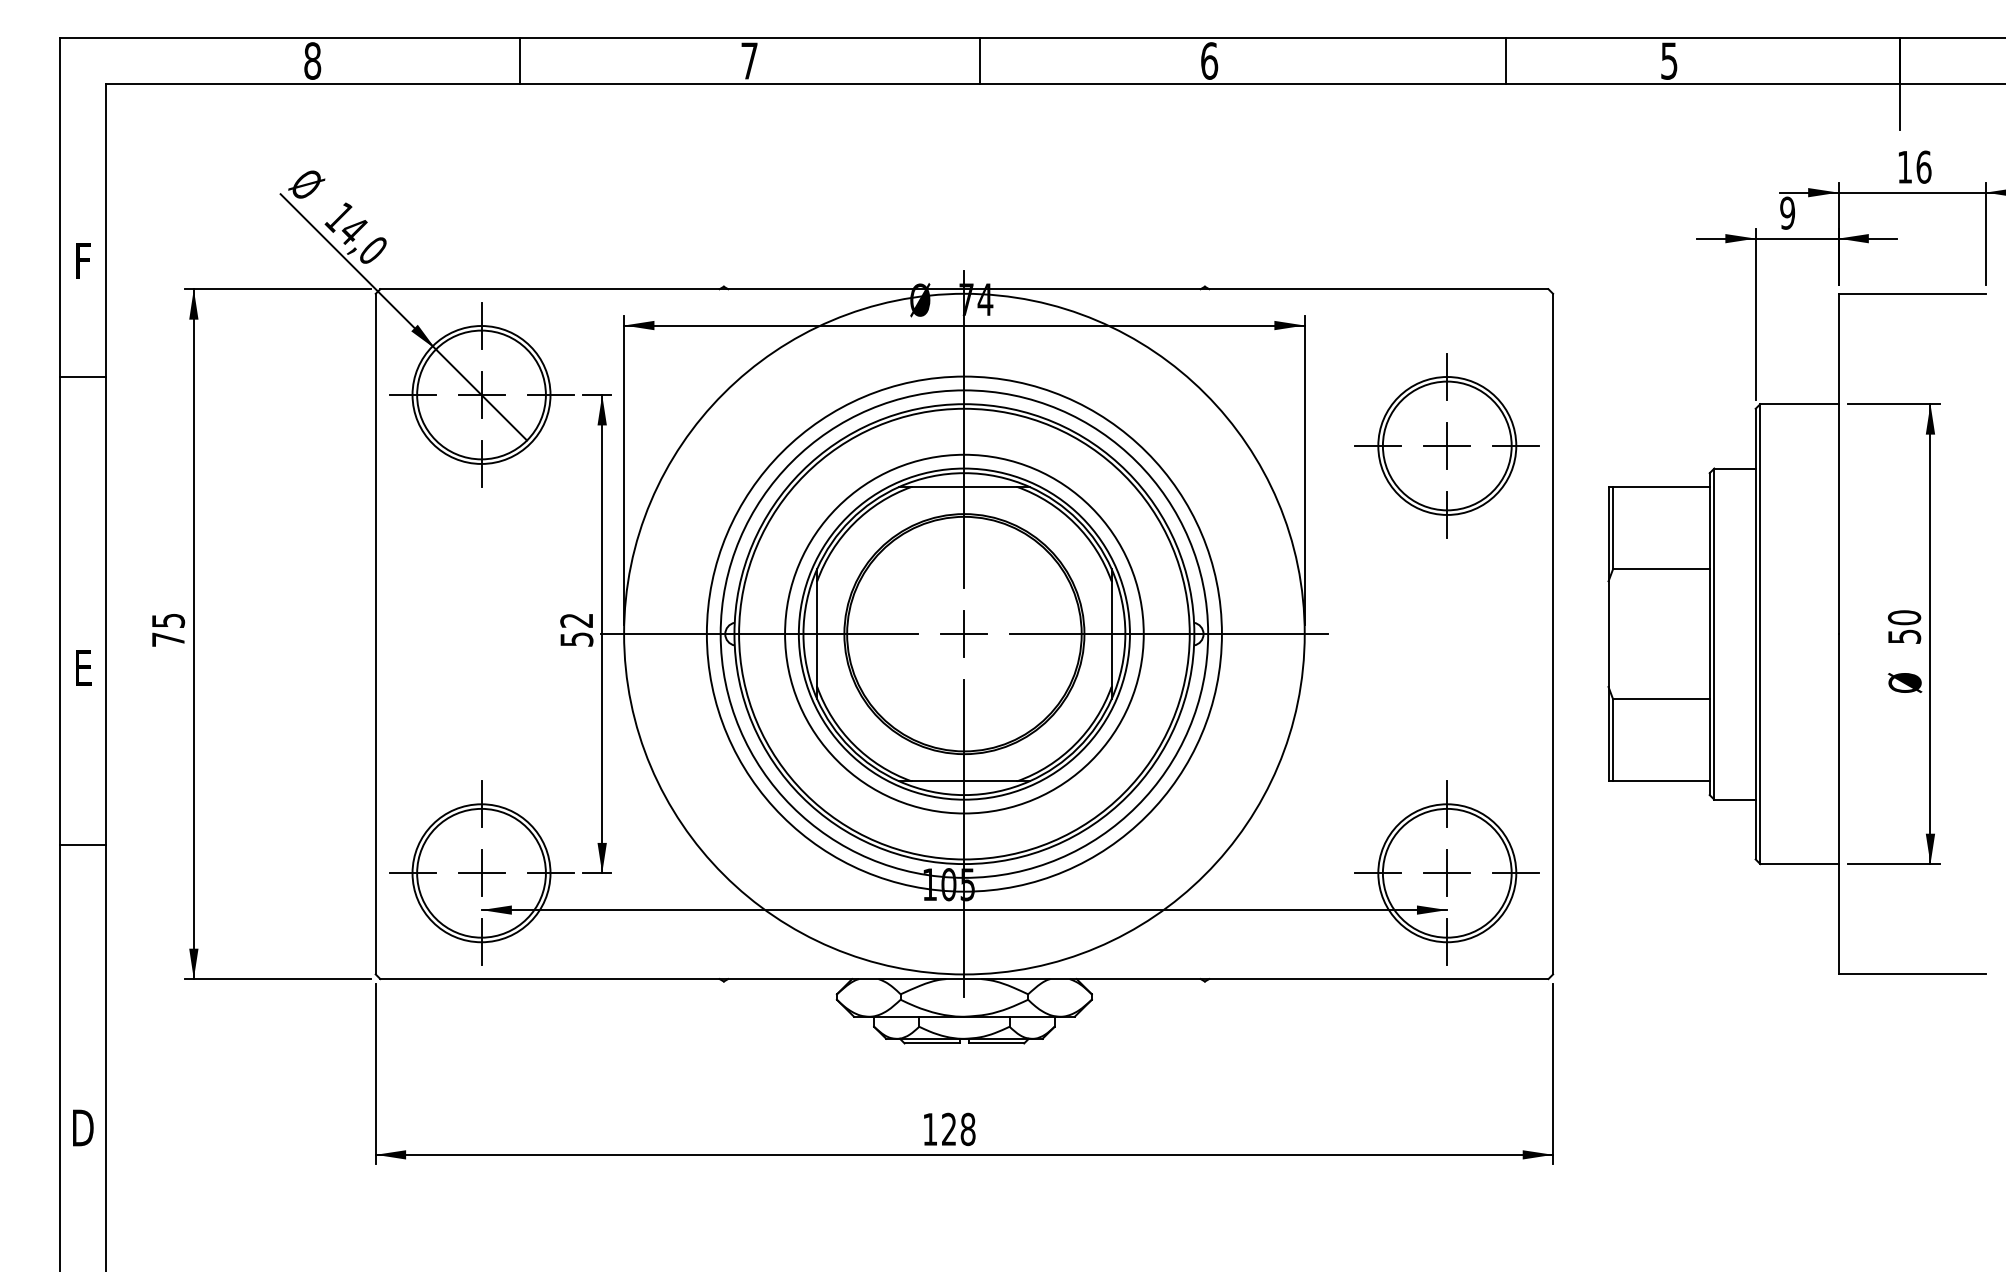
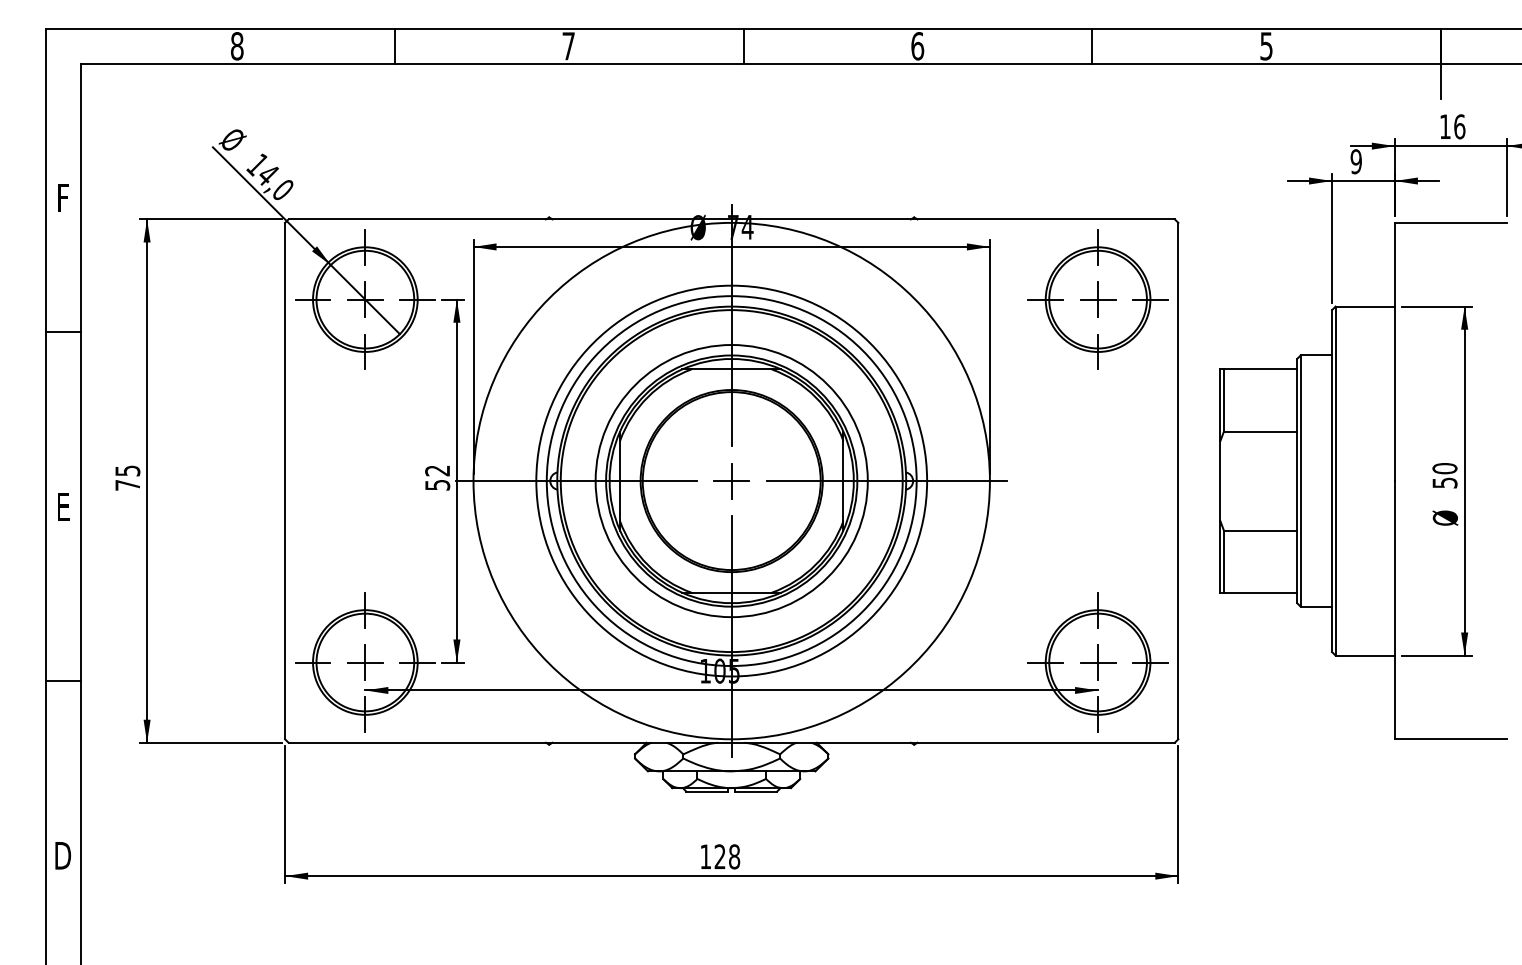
line: (1505, 60) -> (1092, 45), moved
line: (83, 377) -> (63, 332), moved
part: (1446, 445) -> (1097, 299), moved
line: (83, 844) -> (63, 680), moved

